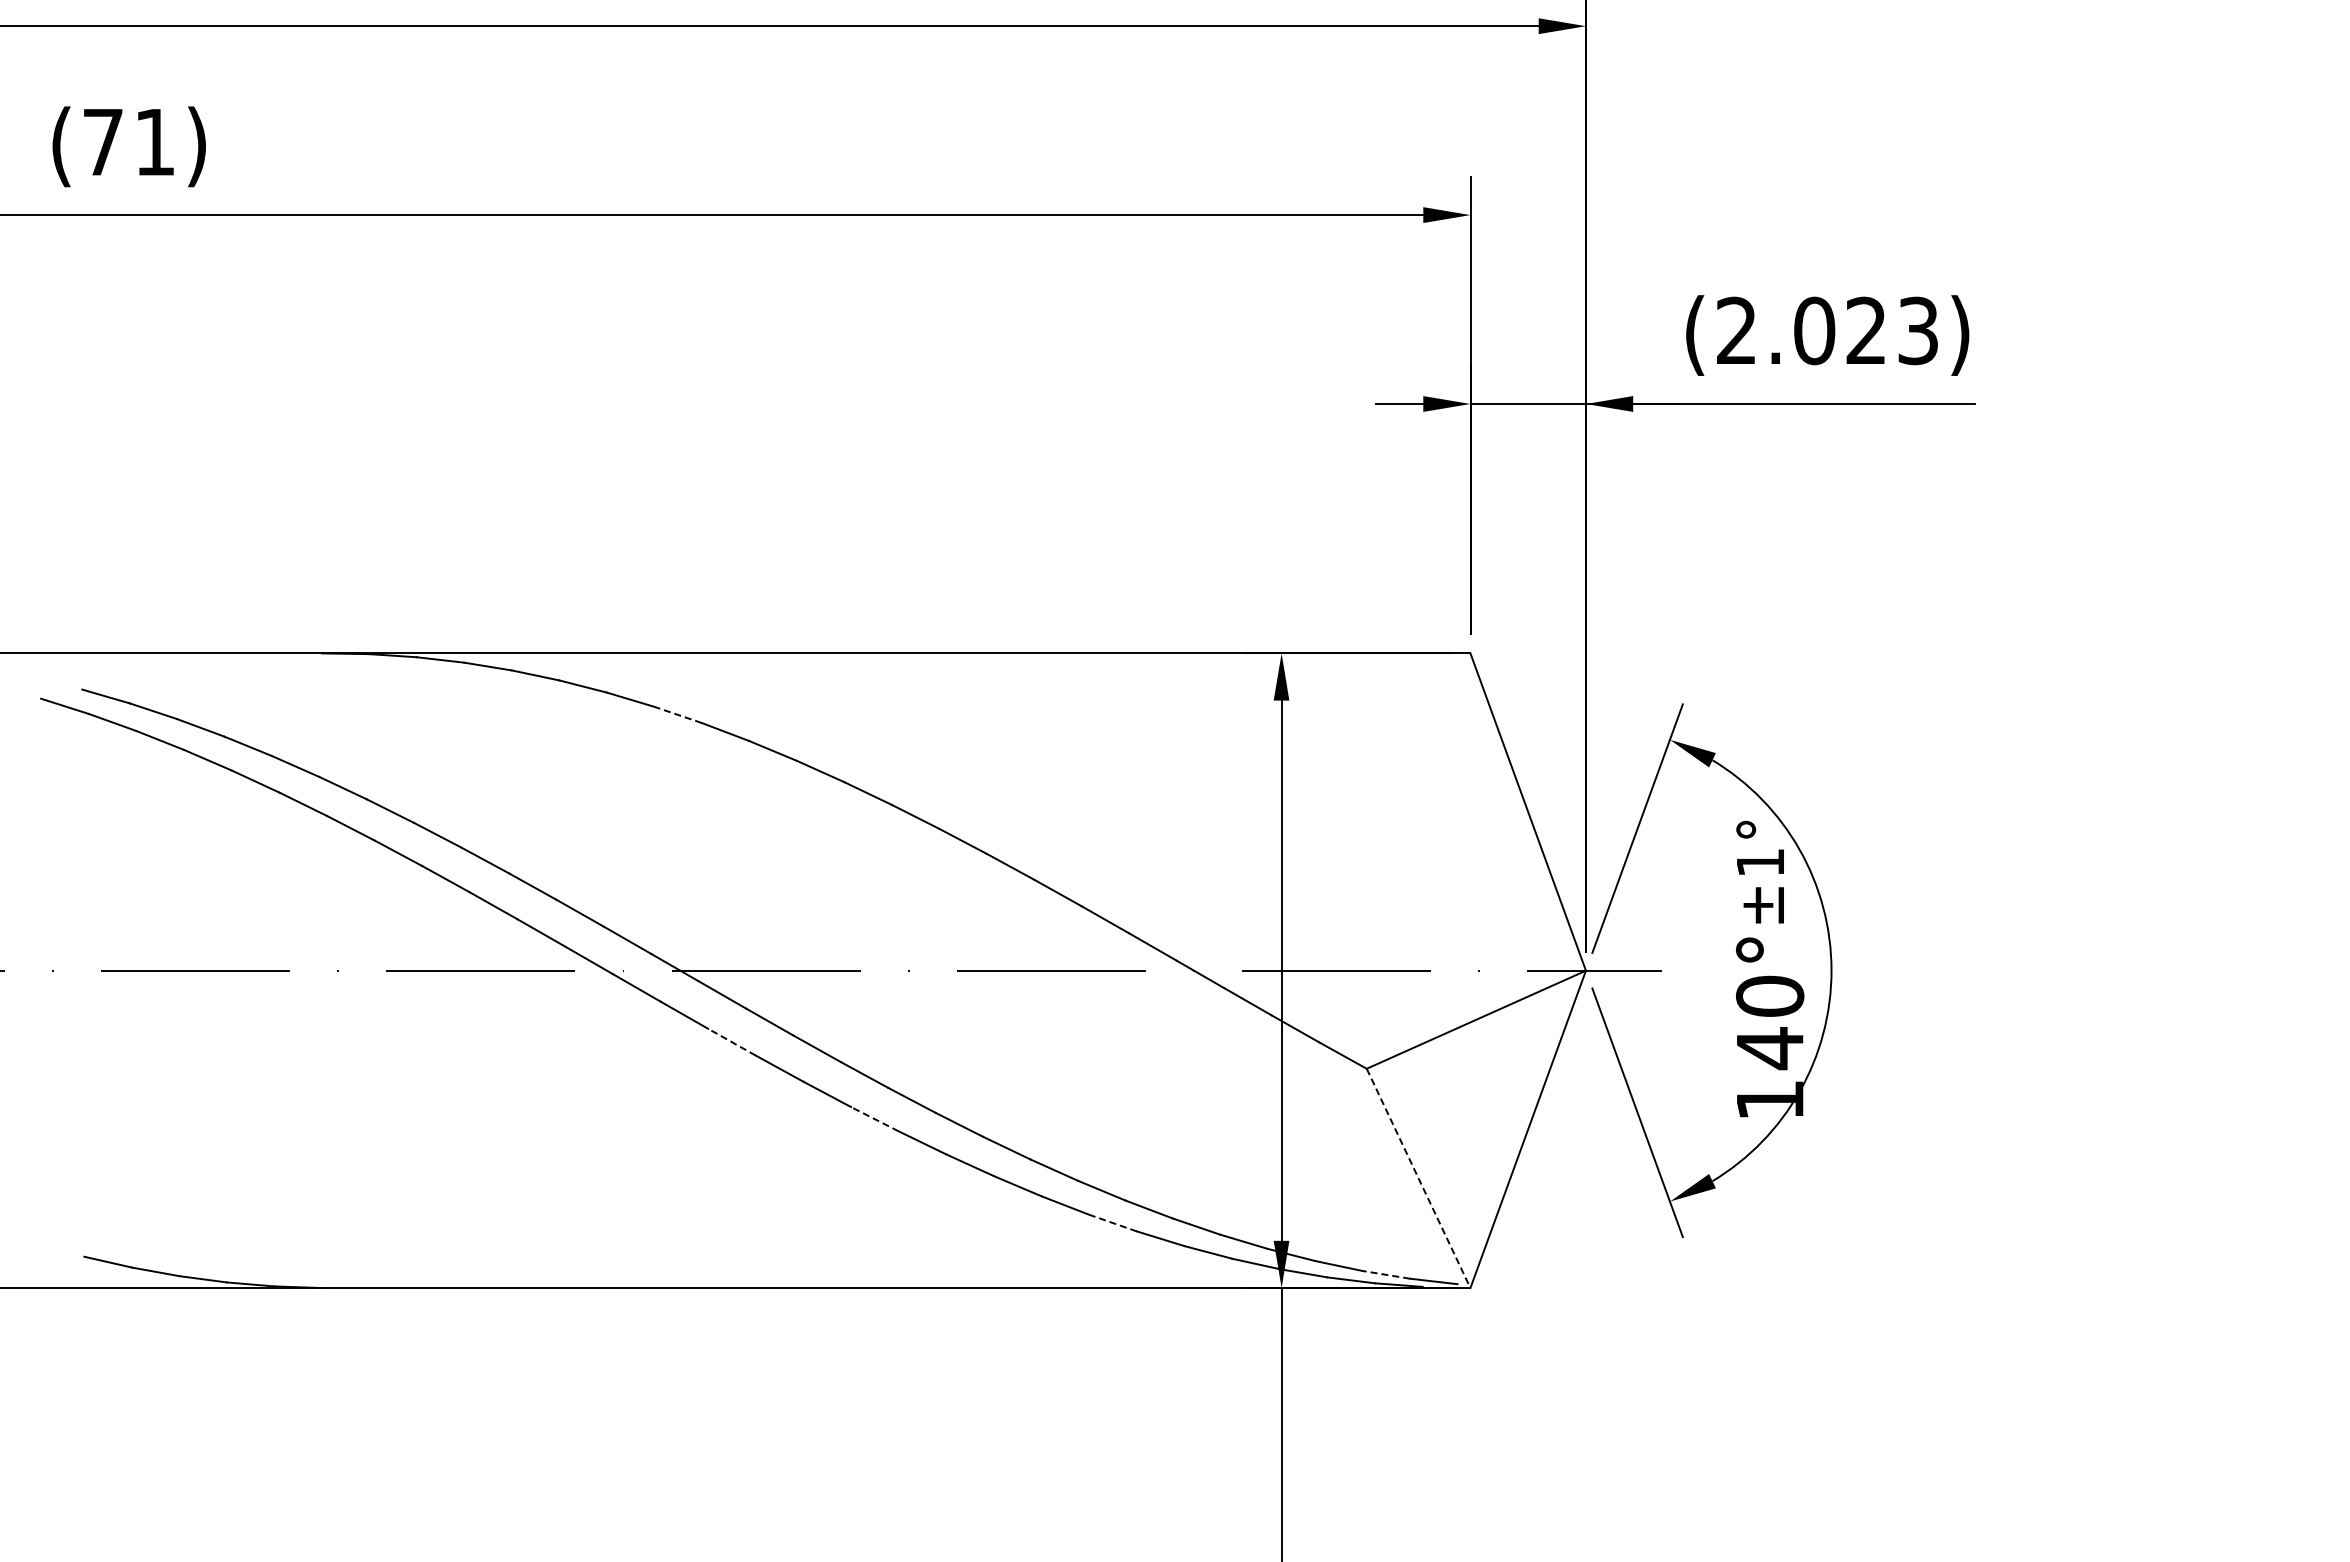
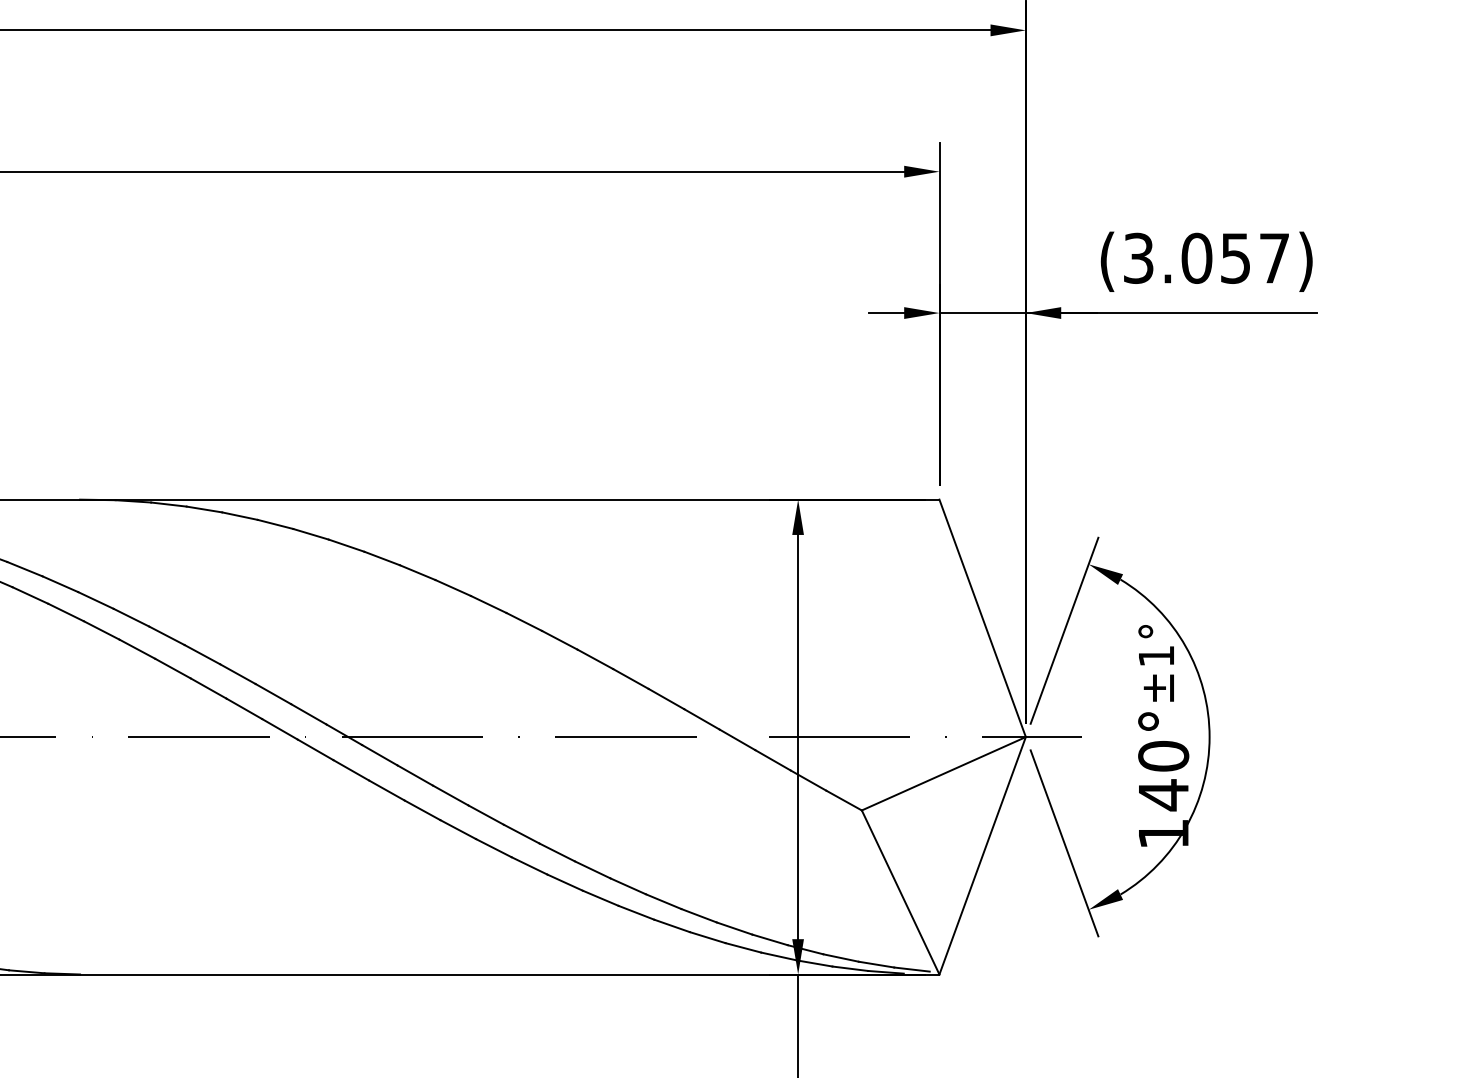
text: (1827, 330) -> (1206, 258), (2.023) -> (3.057)
line: (677, 714) -> (346, 545), dashed -> solid
line: (731, 1041) -> (386, 790), dashed -> solid
line: (874, 1119) -> (493, 848), dashed -> solid
line: (1418, 1178) -> (900, 892), dashed -> solid
line: (1112, 1222) -> (671, 925), dashed -> solid
line: (1385, 1274) -> (875, 964), dashed -> solid

